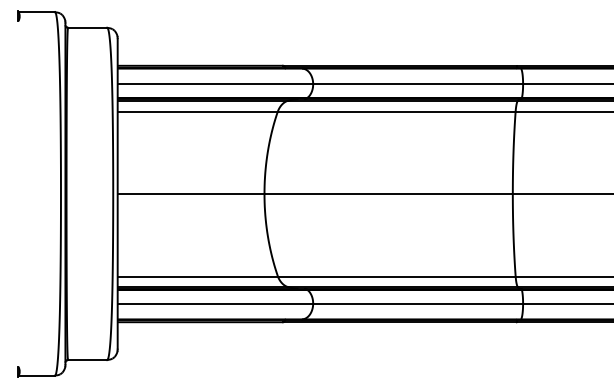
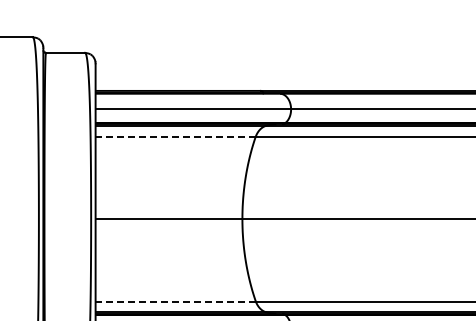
line: (197, 112) -> (175, 137), solid -> dashed
line: (197, 276) -> (175, 301), solid -> dashed

